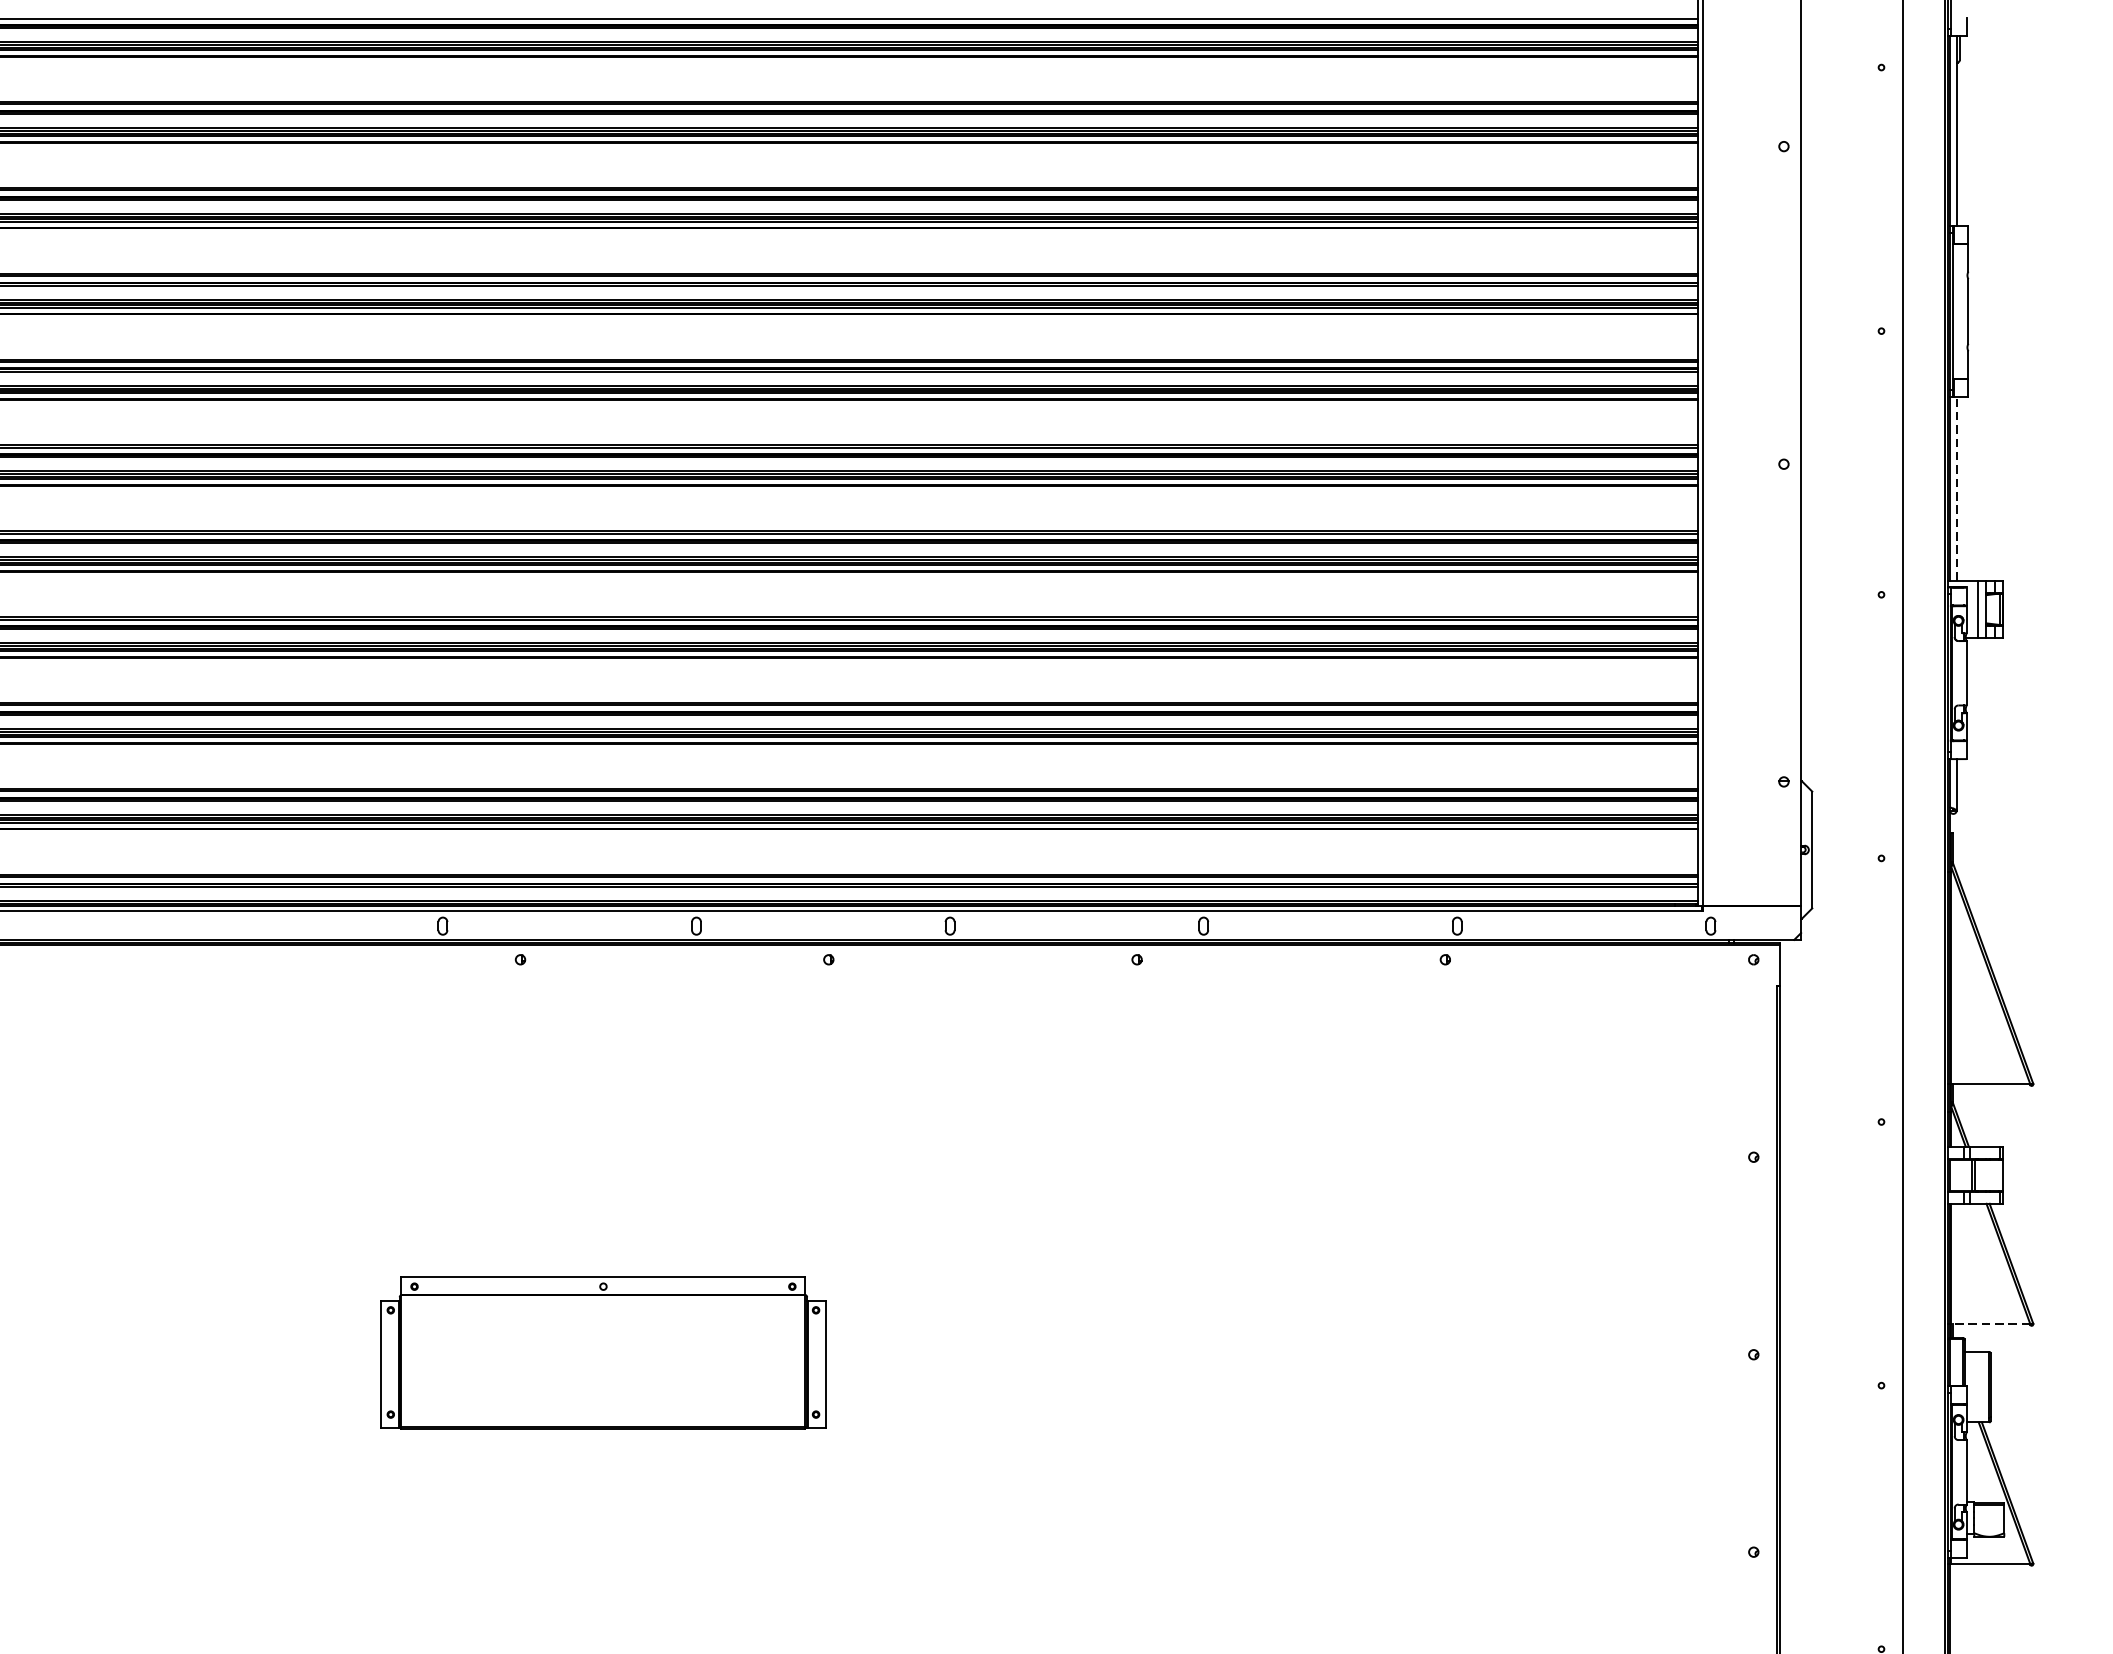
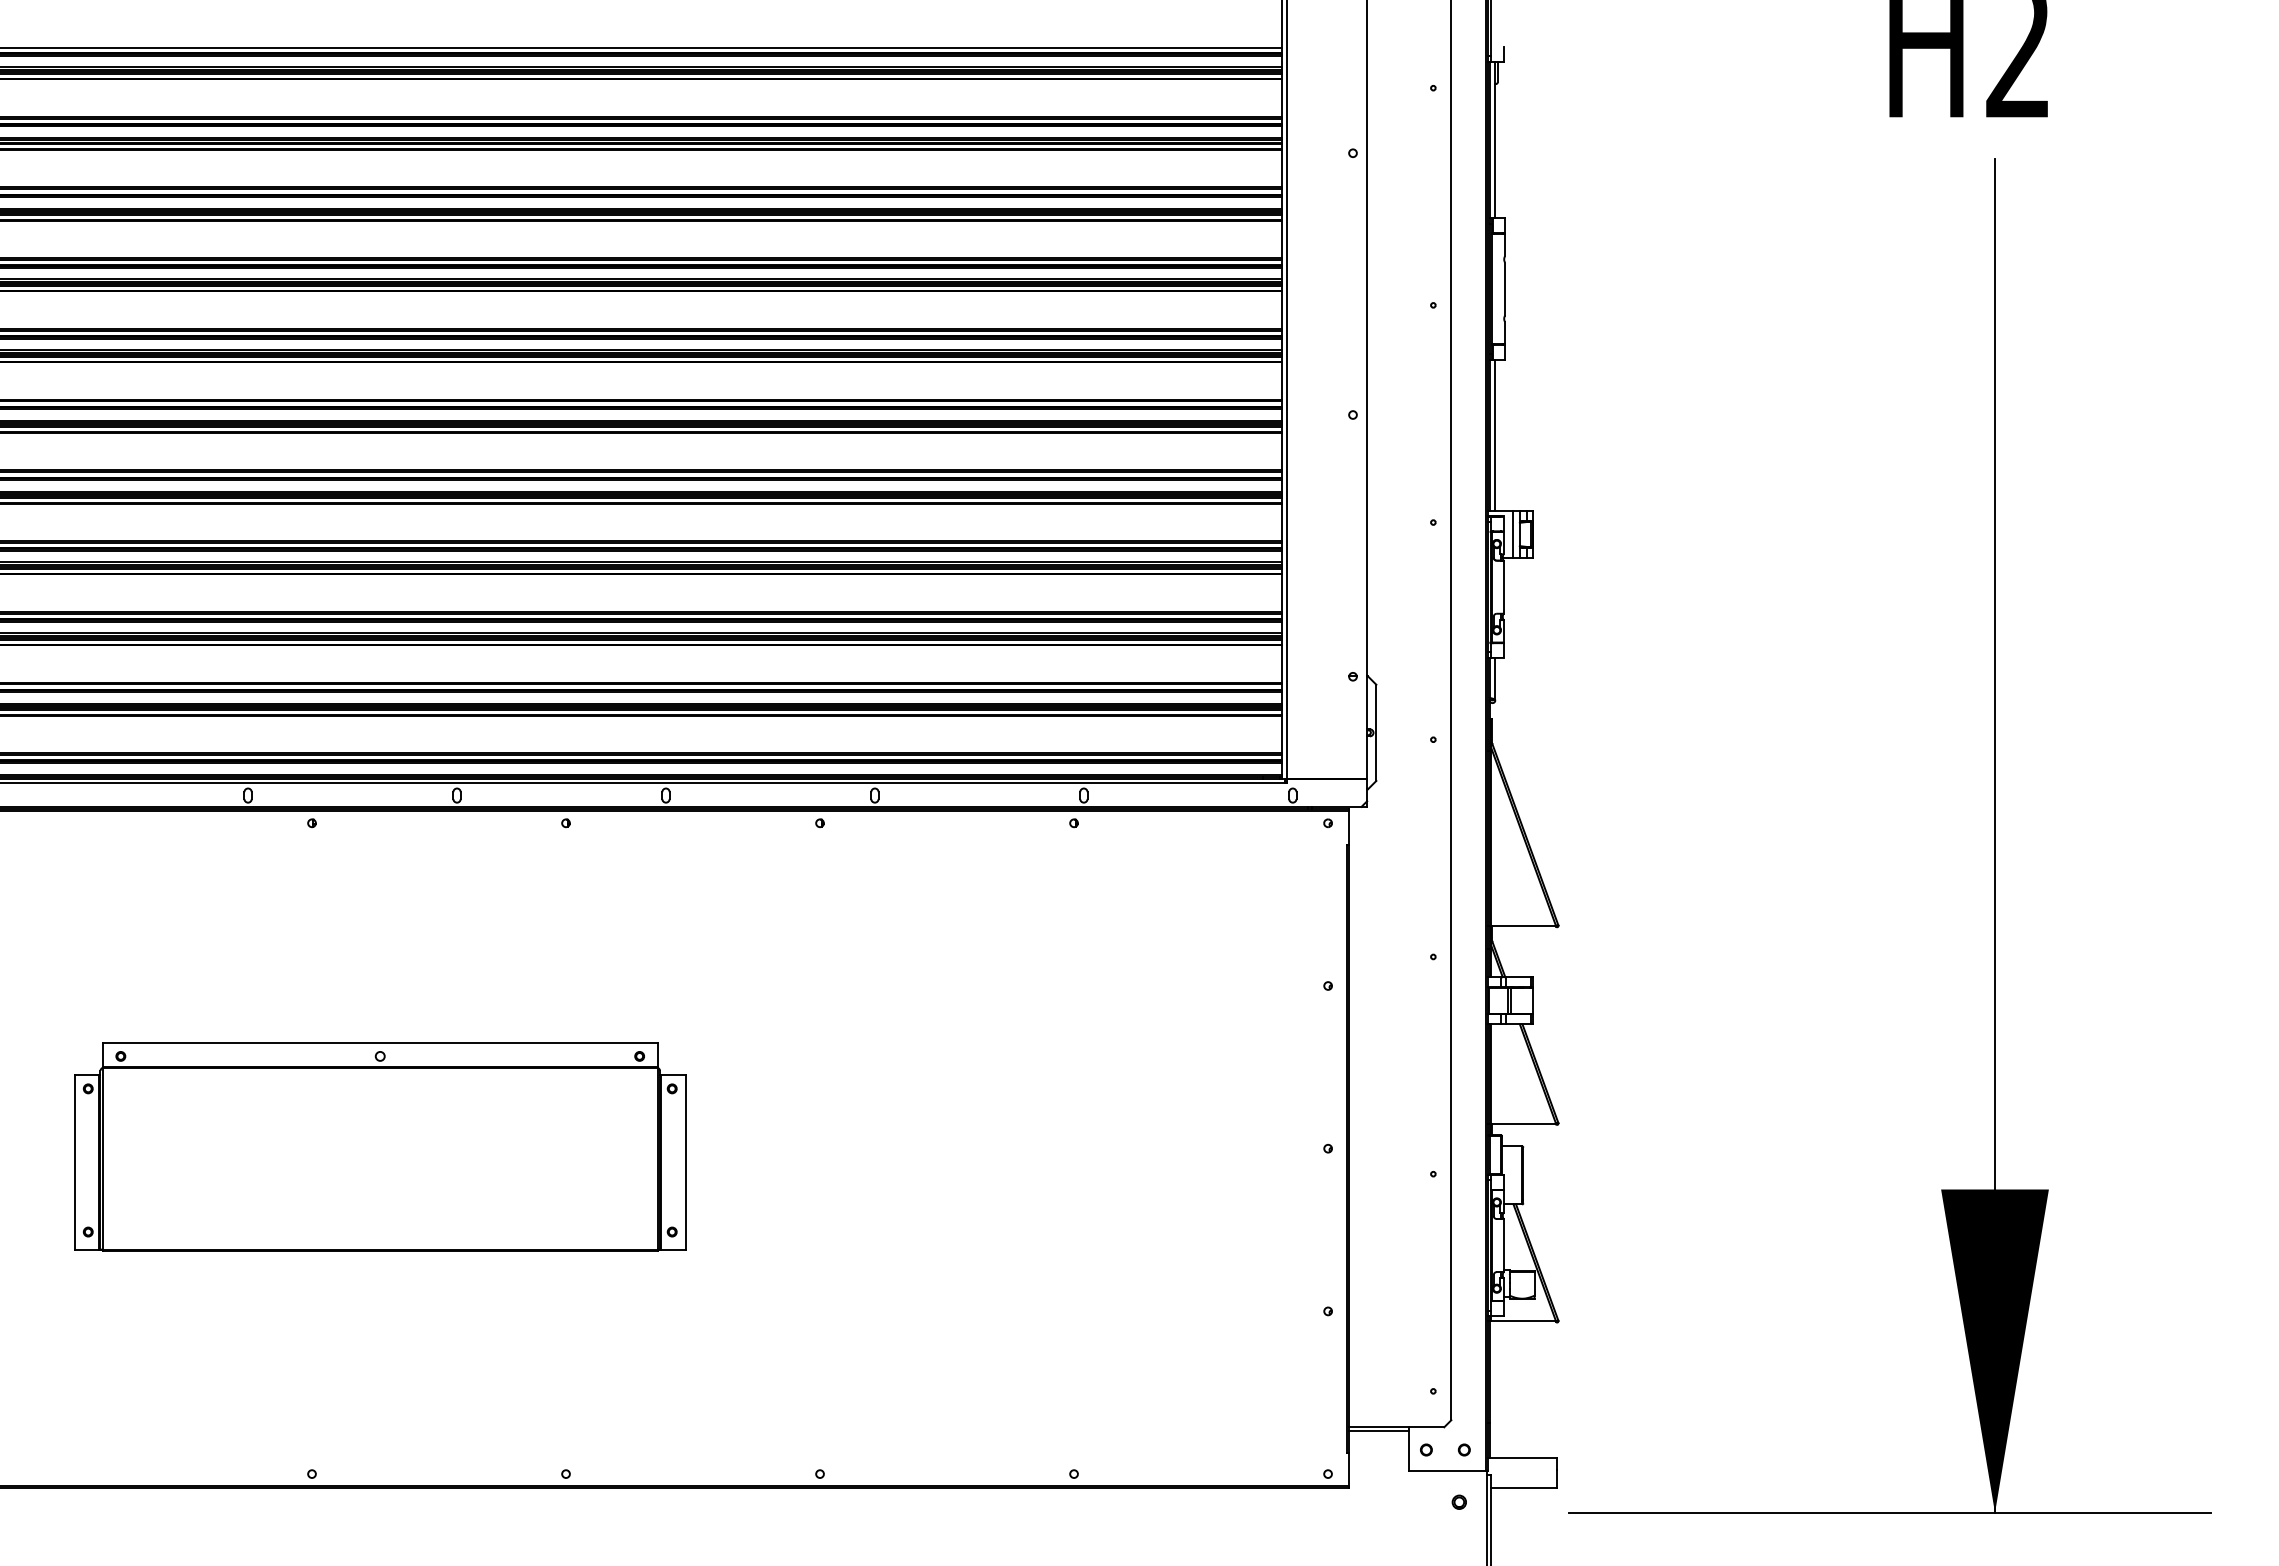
line: (1956, 489) -> (1495, 435), dashed -> solid
line: (1990, 1324) -> (1523, 1123), dashed -> solid
part: (603, 1352) -> (380, 1146), size x1.67

